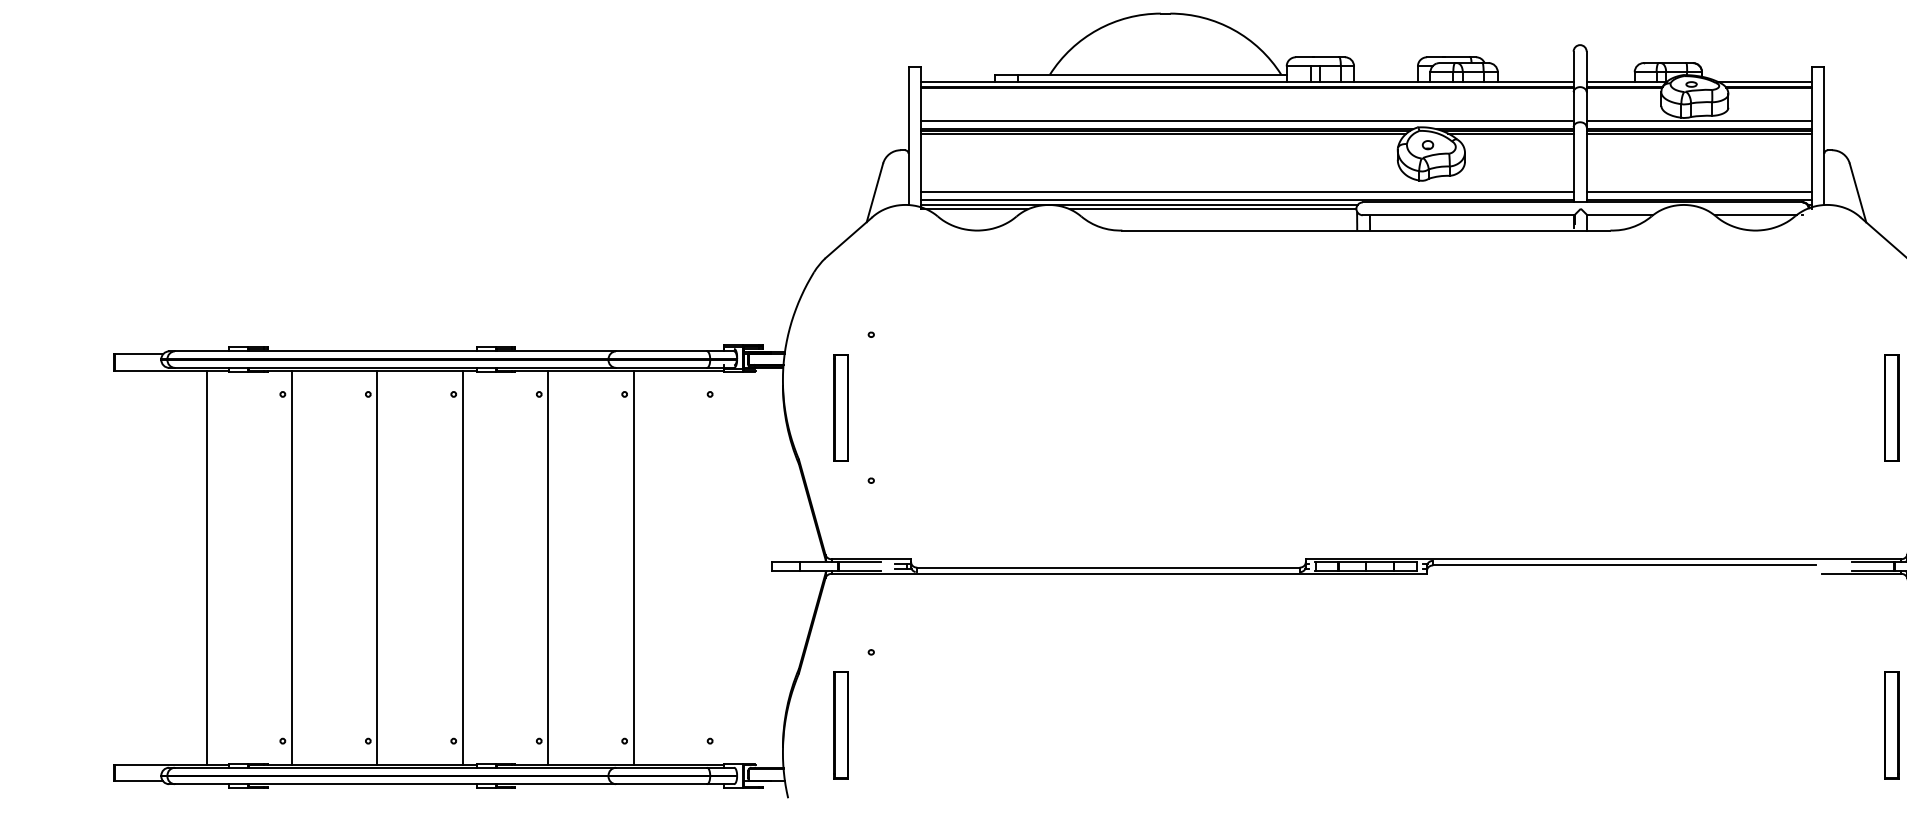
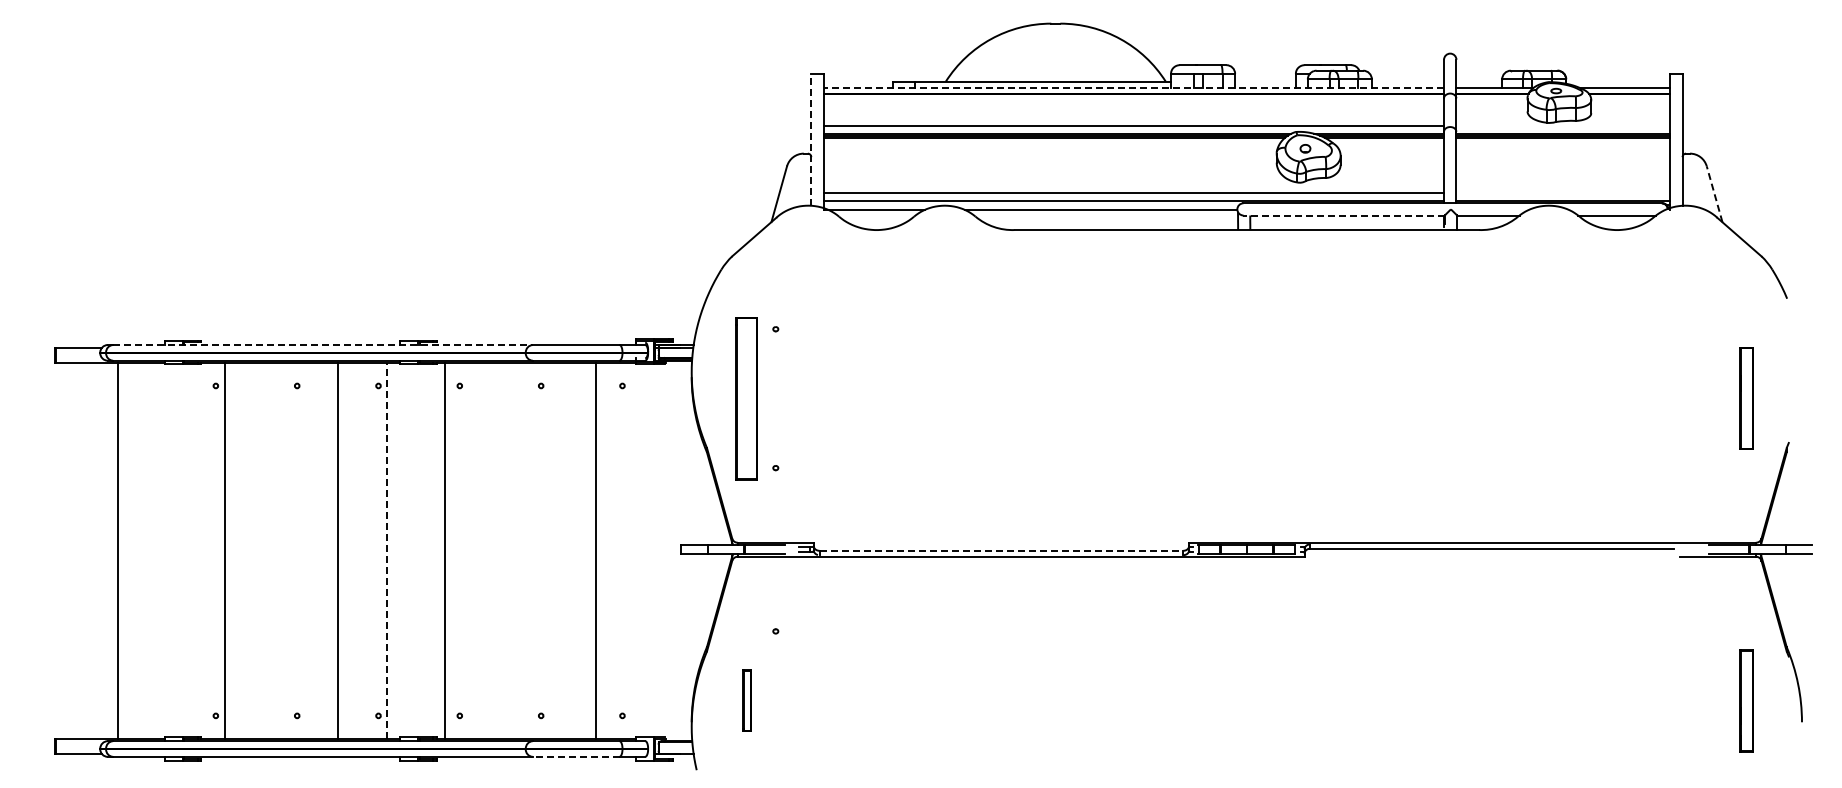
line: (1247, 81) -> (1133, 88), solid -> dashed
line: (1699, 121) -> (1563, 126), removed
line: (908, 135) -> (811, 139), solid -> dashed
line: (1699, 192) -> (1563, 193), removed
line: (1857, 192) -> (1714, 193), solid -> dashed
line: (1139, 204) -> (1030, 205), removed
line: (1469, 215) -> (1344, 215), solid -> dashed
line: (394, 351) -> (322, 345), solid -> dashed
part: (841, 407) -> (747, 398), size x1.6
line: (206, 567) -> (118, 550), moved
line: (377, 567) -> (337, 550), moved
line: (463, 567) -> (387, 550), solid -> dashed
line: (548, 567) -> (444, 550), moved
line: (633, 567) -> (595, 550), moved
line: (1108, 567) -> (1001, 550), solid -> dashed
part: (841, 724) -> (747, 700), size x0.6
line: (660, 783) -> (575, 756), solid -> dashed

